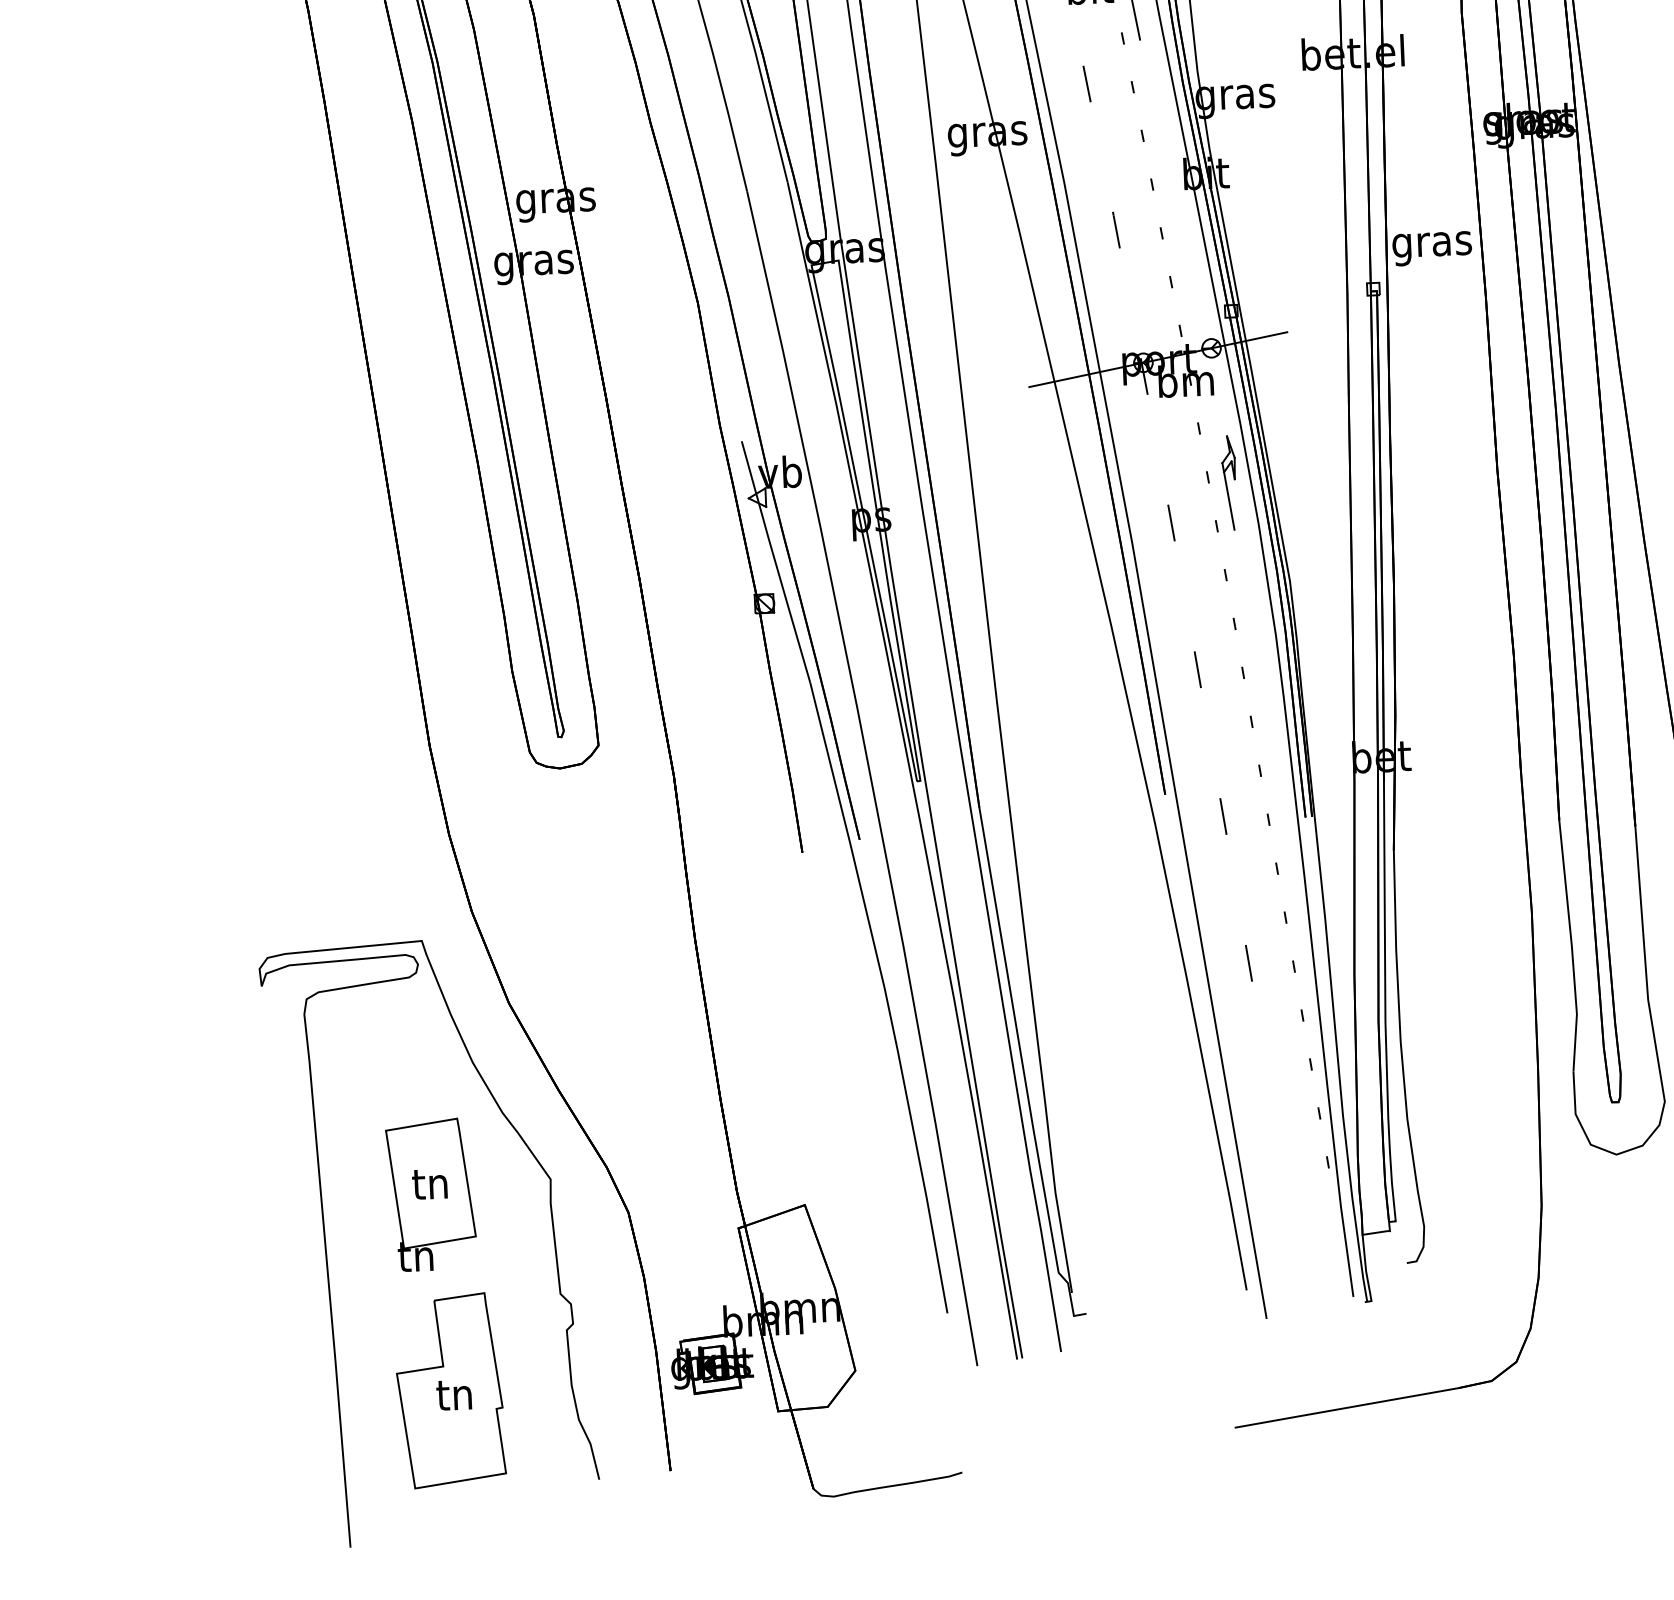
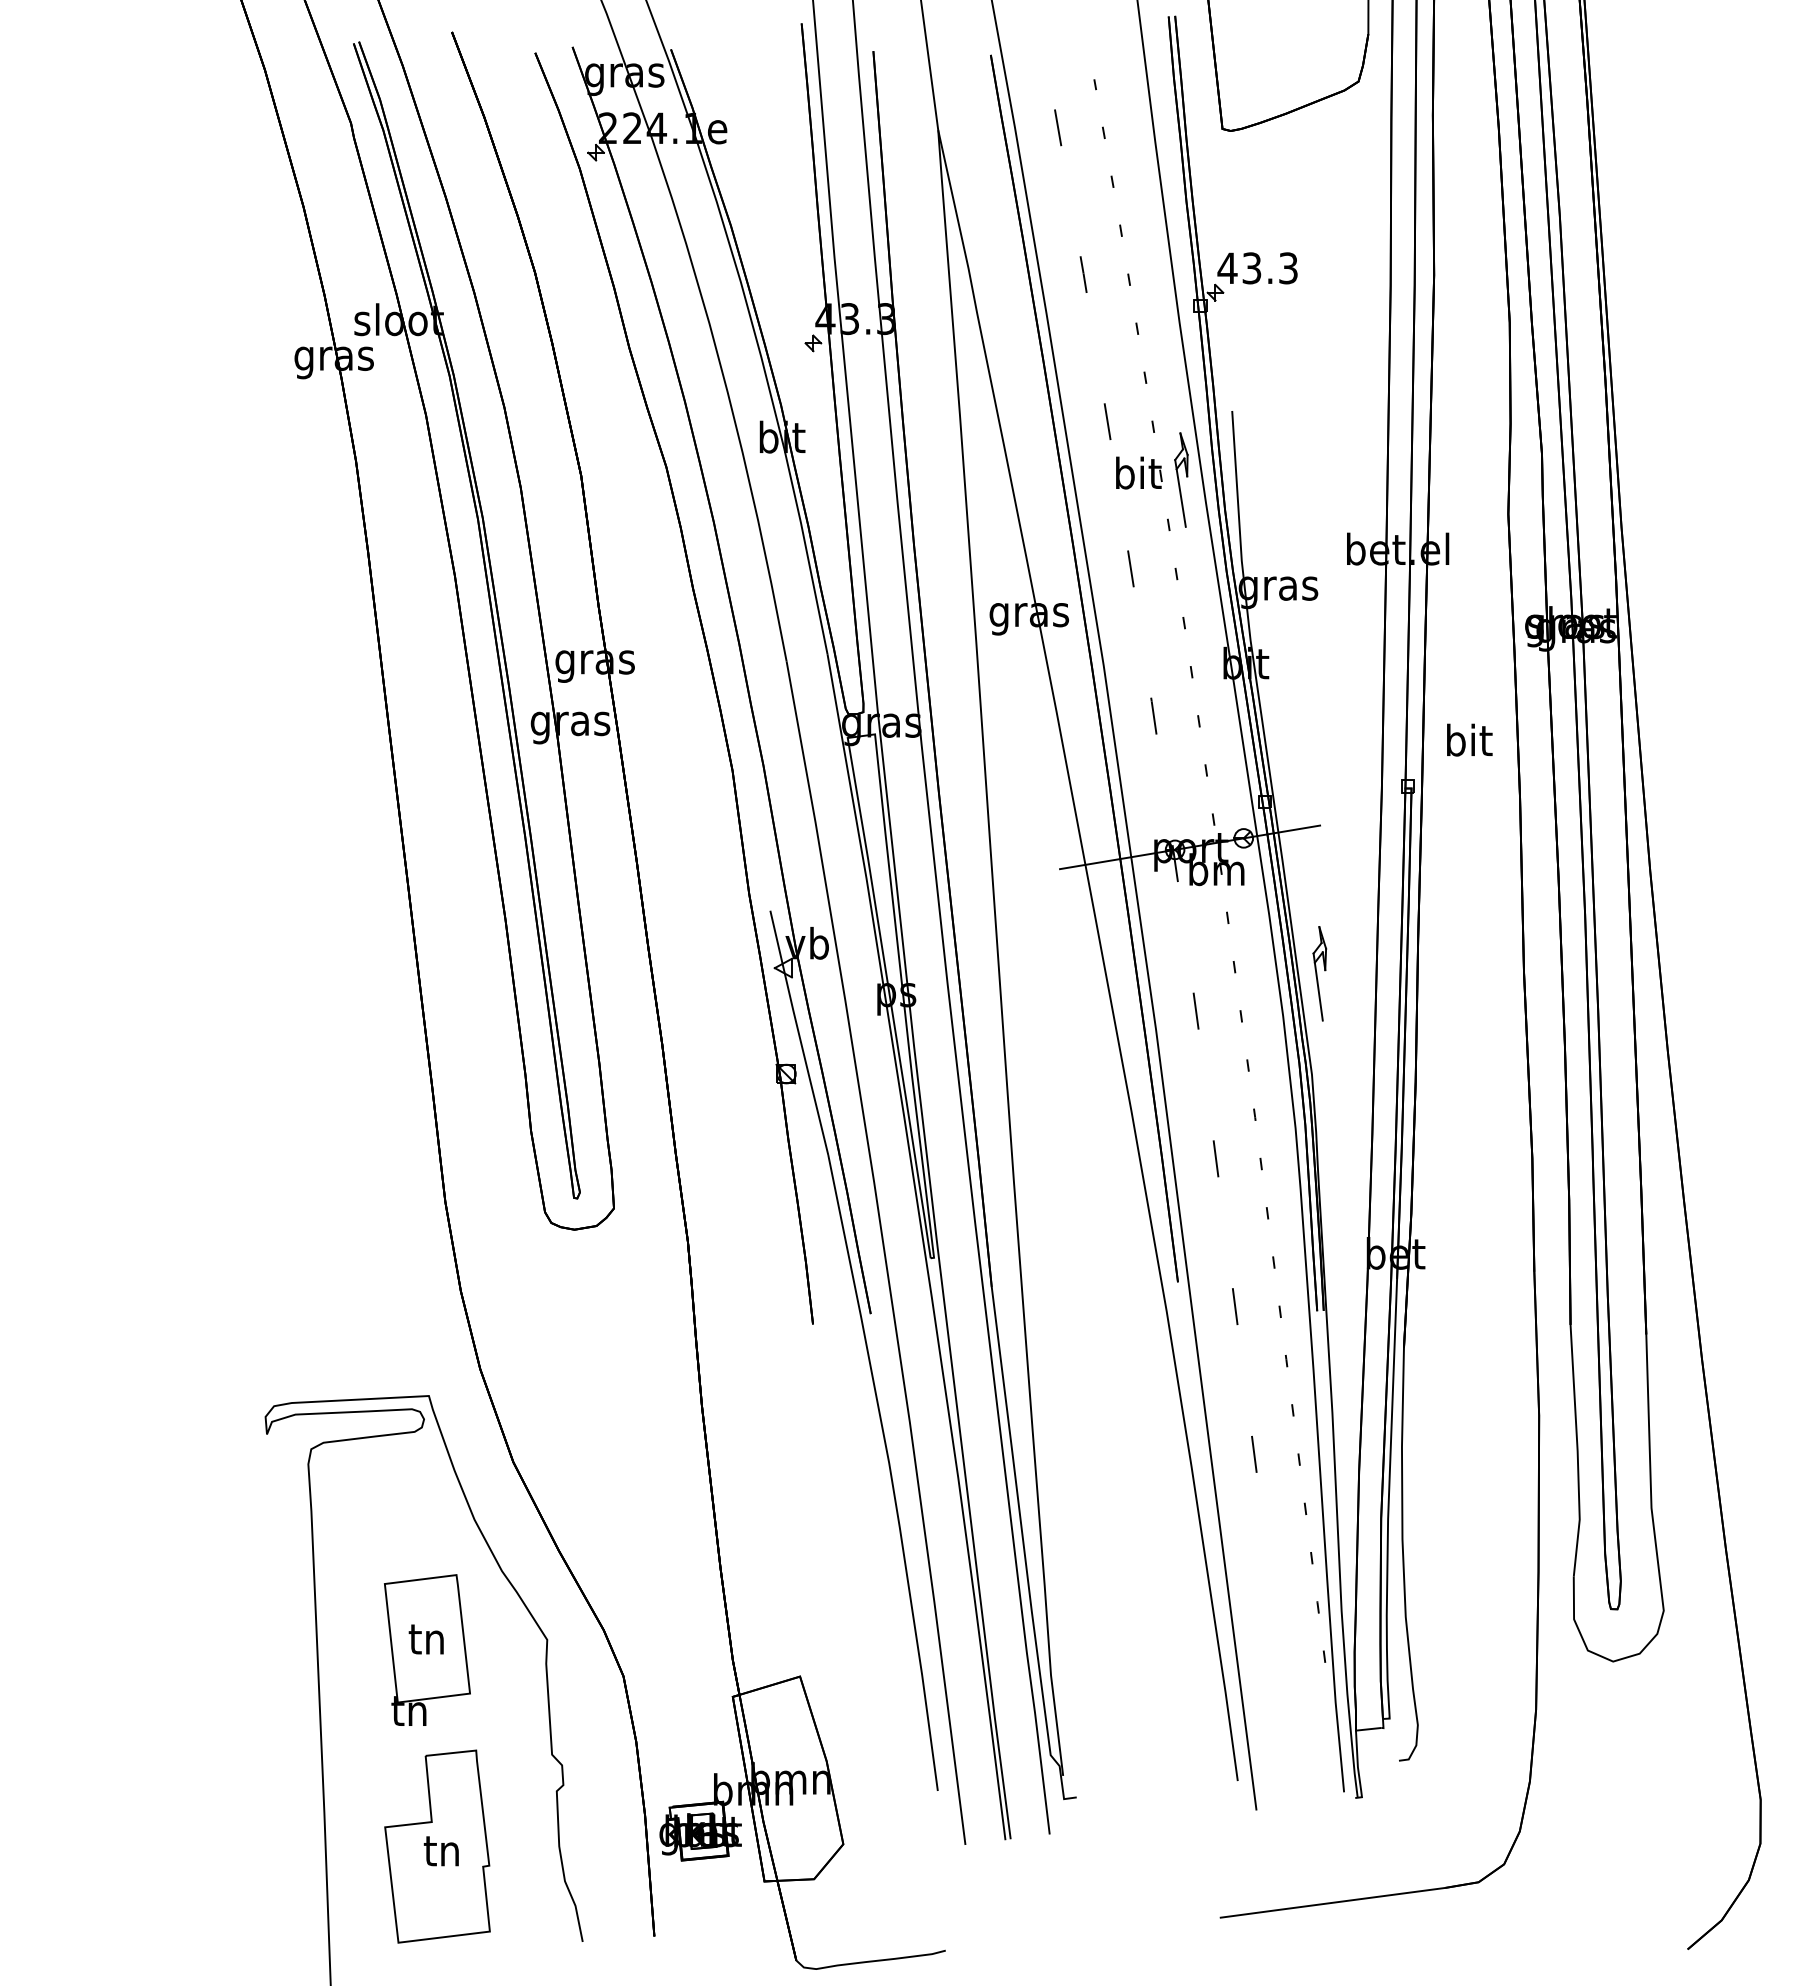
text: (1431, 243) -> (1468, 743), gras -> bit
part: (1229, 482) -> (1319, 973), moved

